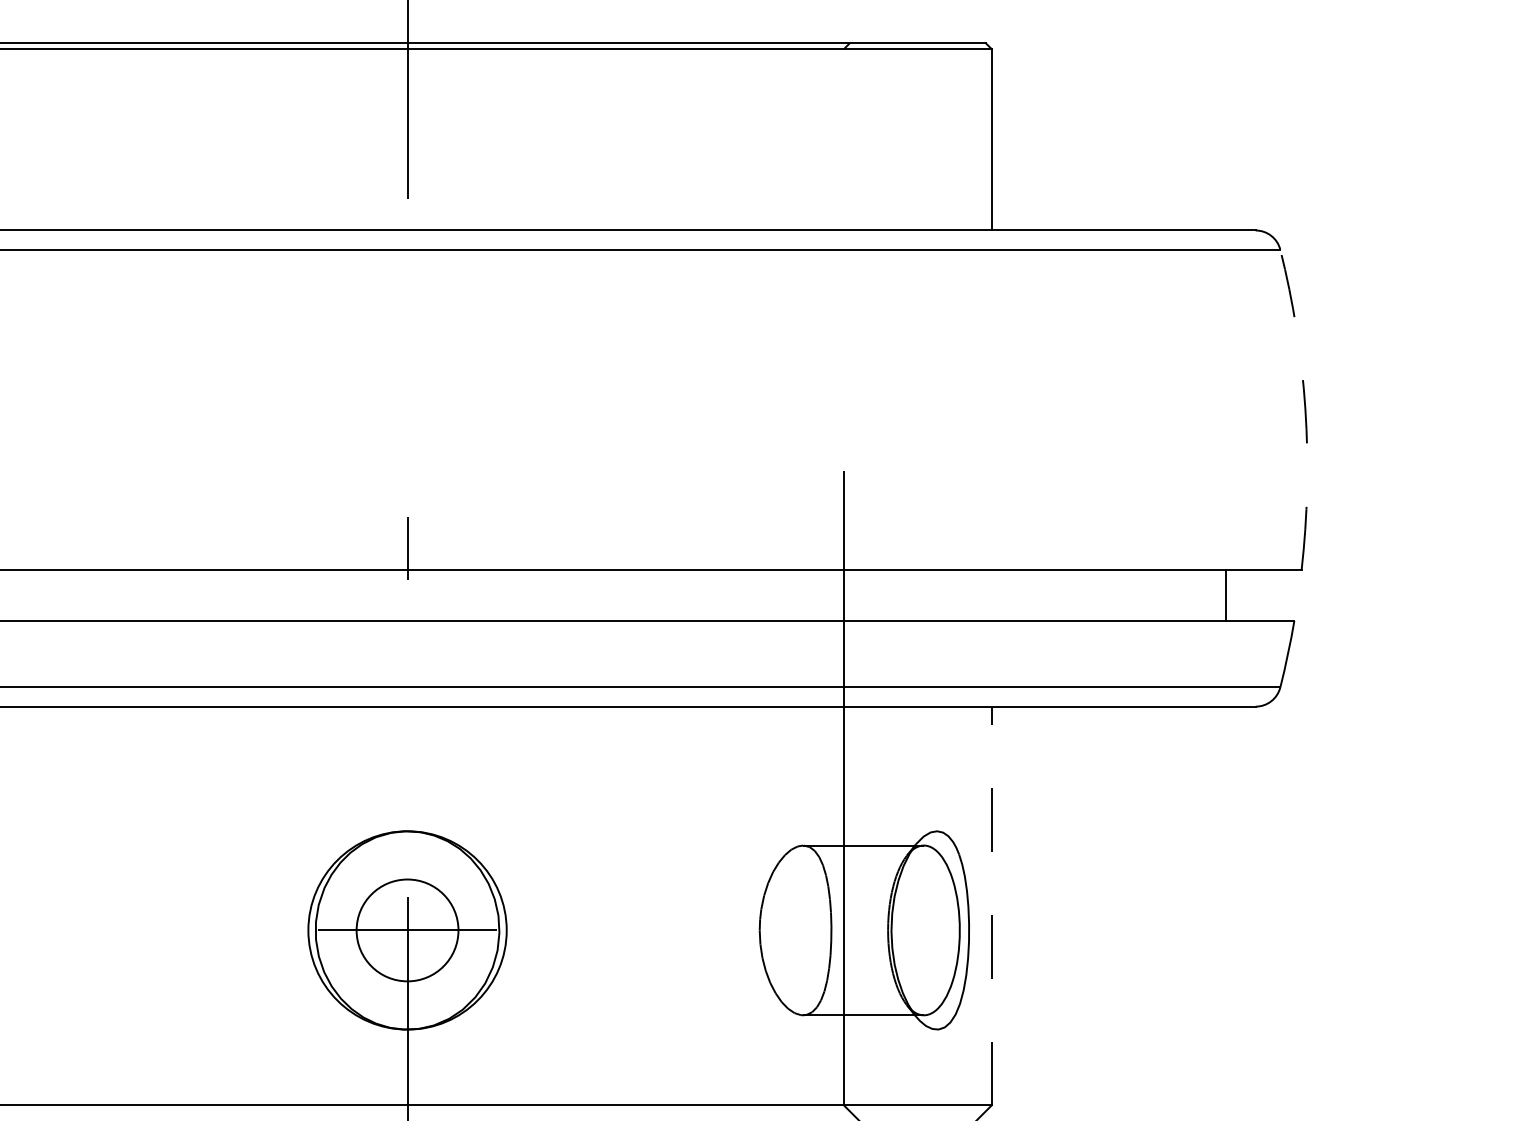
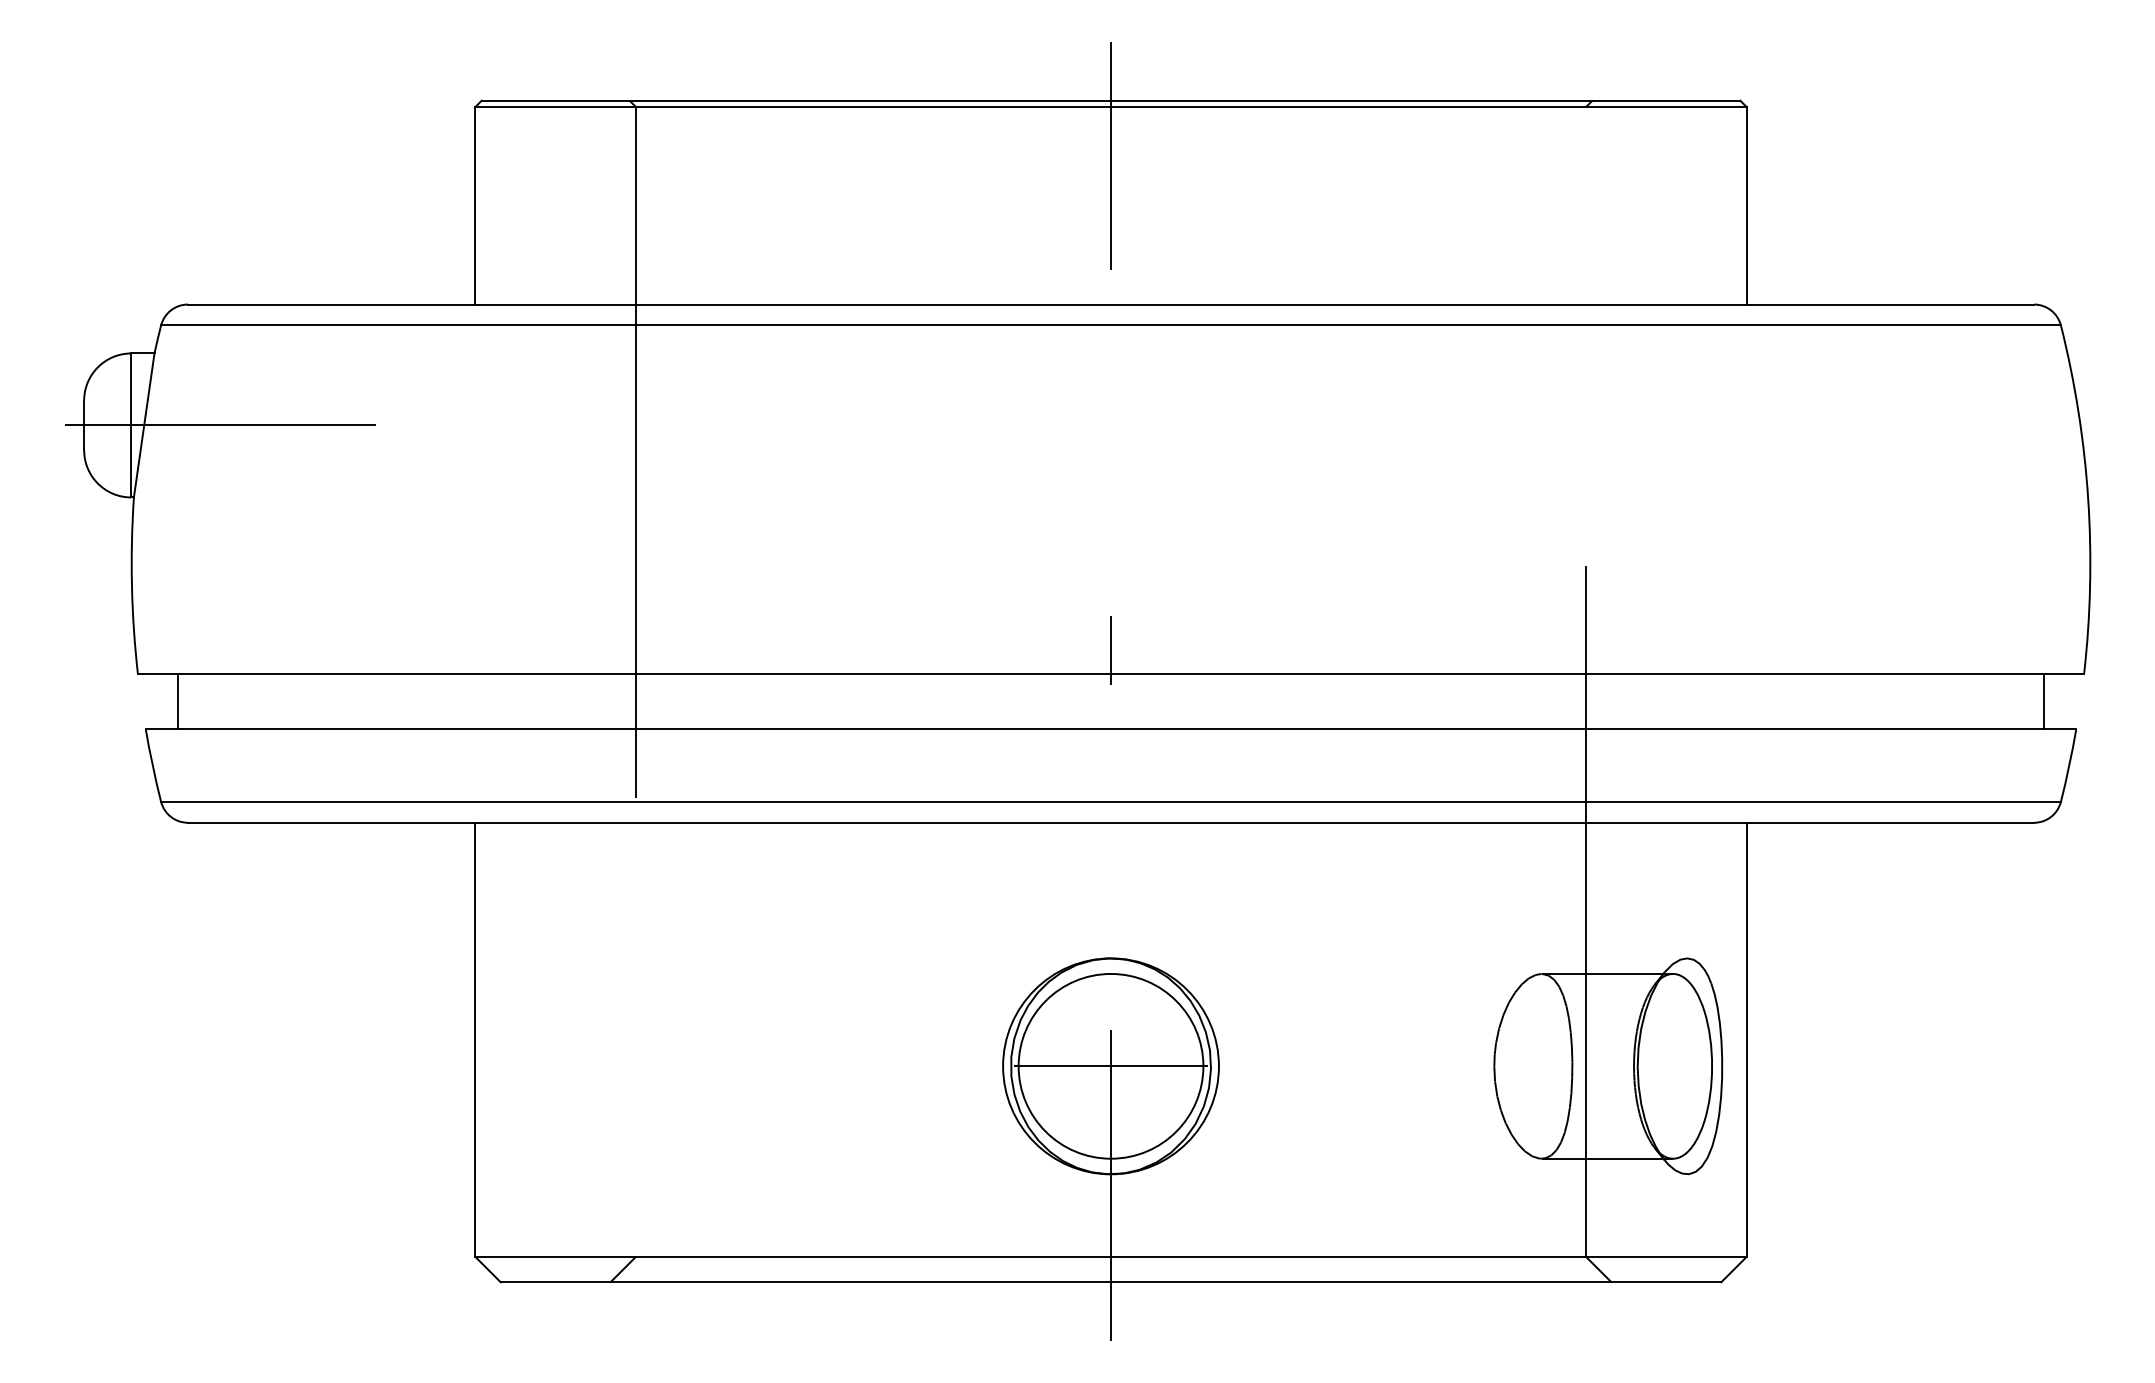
arc: (1305, 408) -> (2088, 498), dashed -> solid
line: (1225, 595) -> (2044, 701), moved
line: (991, 905) -> (1746, 1039), dashed -> solid
circle: (407, 929) -> (1110, 1065), size x1.67

